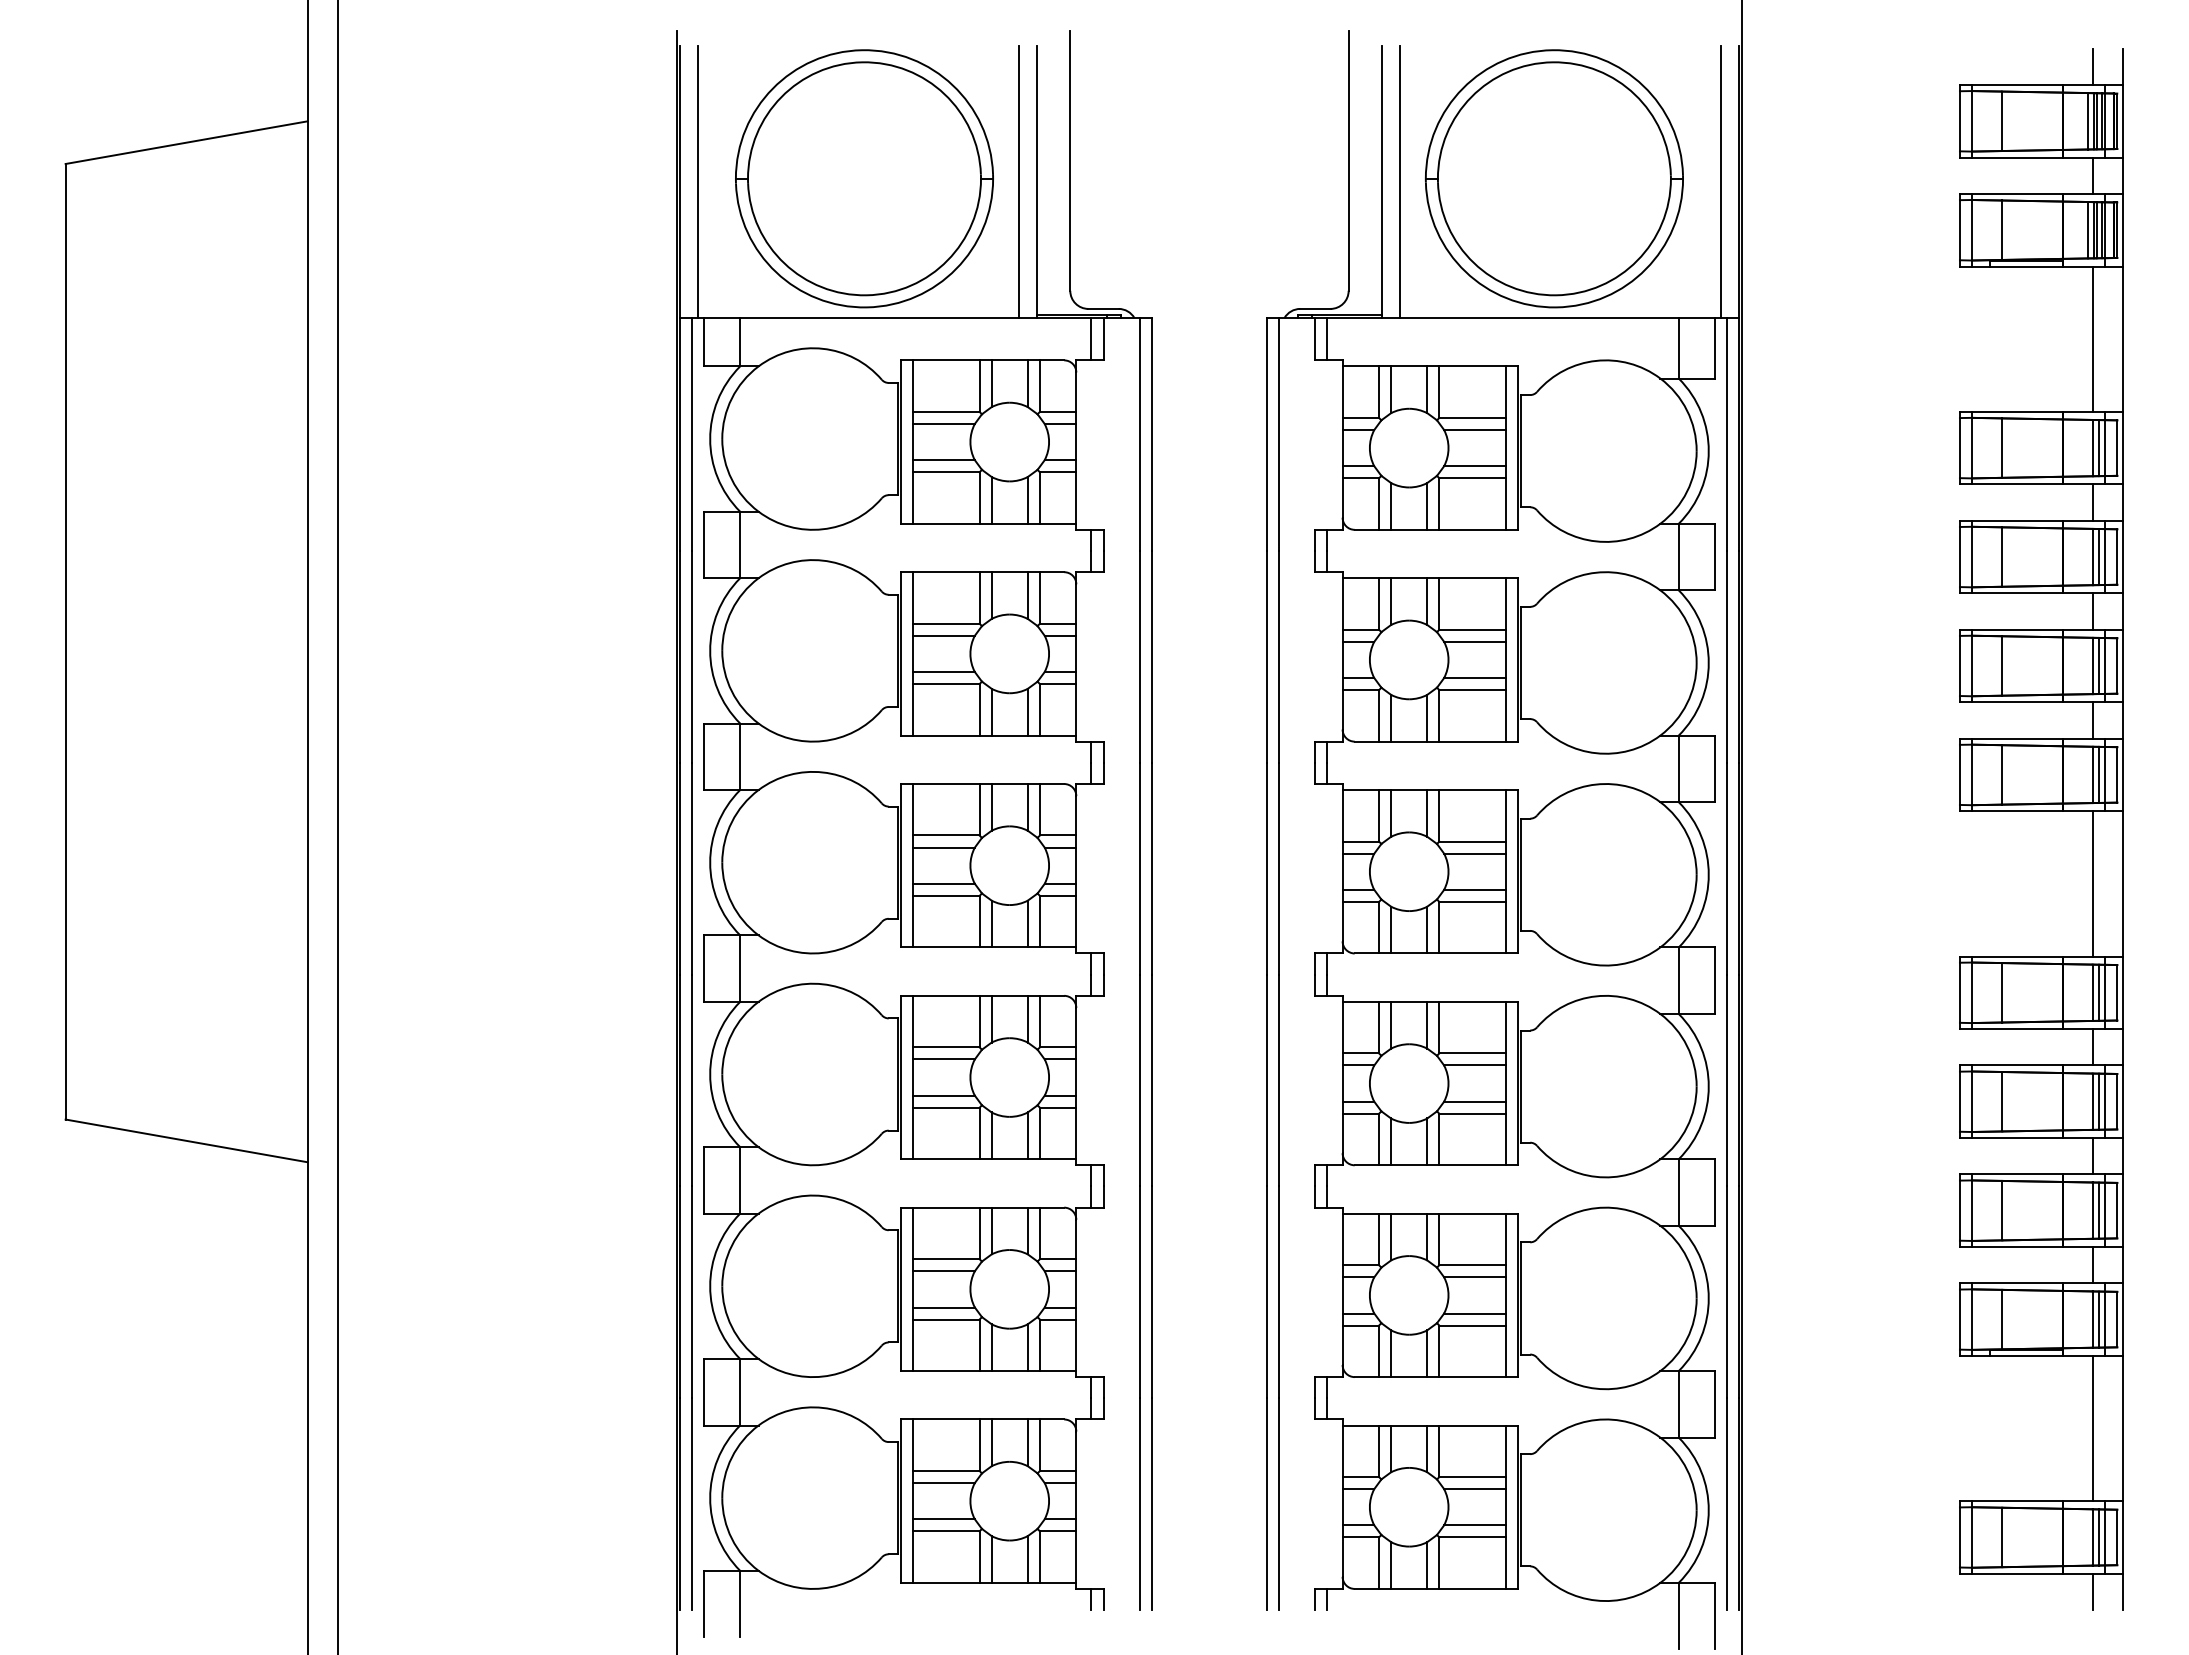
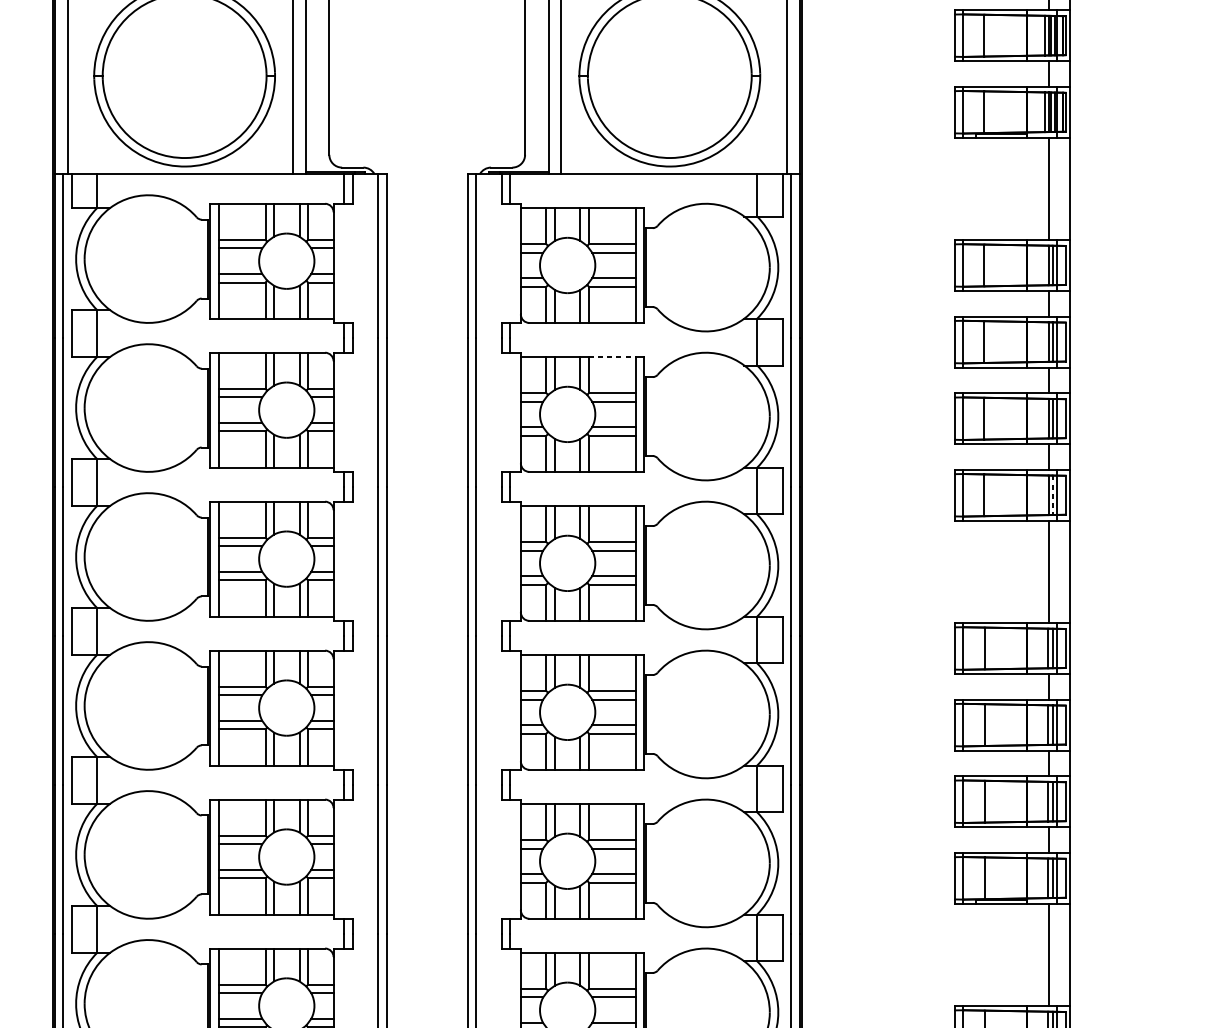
line: (1473, 578) -> (612, 357), solid -> dashed
line: (2098, 775) -> (1052, 495), solid -> dashed

